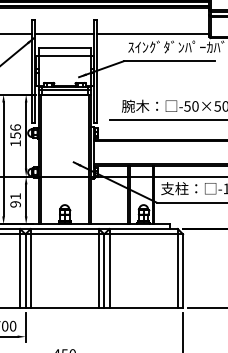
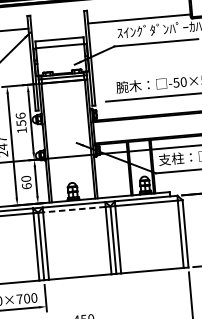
line: (64, 33) -> (57, 25), removed
text: (15, 200) -> (26, 182), 91 -> 60
line: (64, 234) -> (74, 209), solid -> dashed

